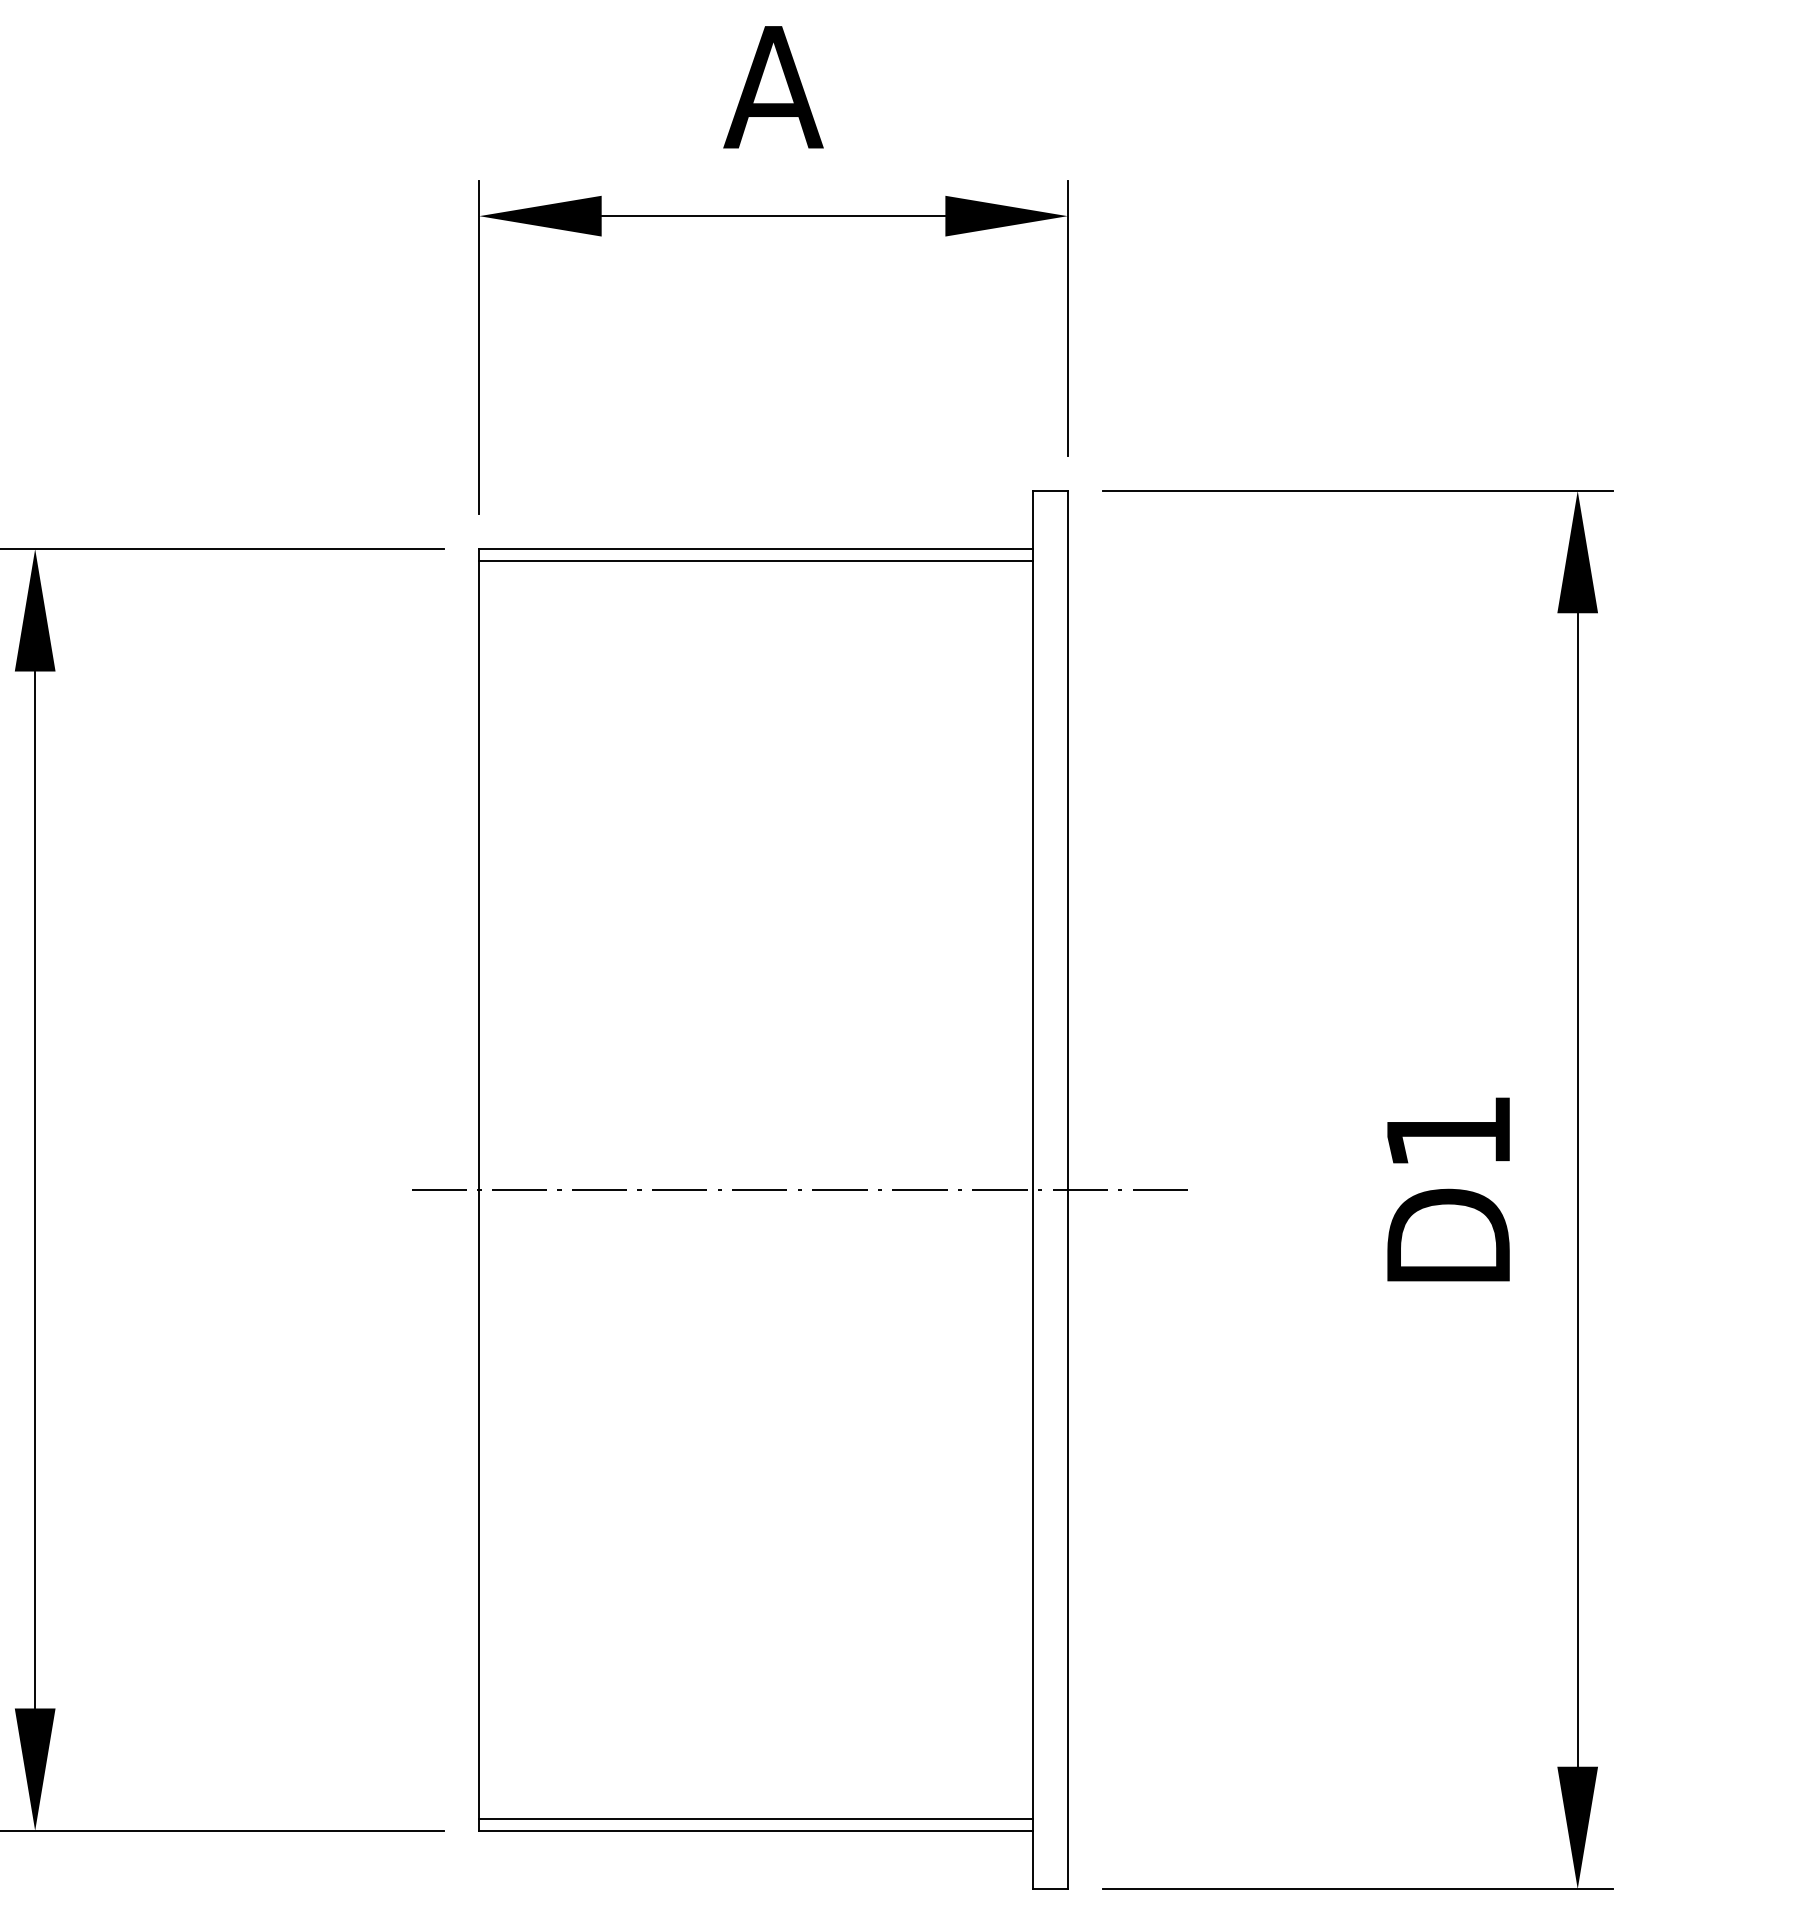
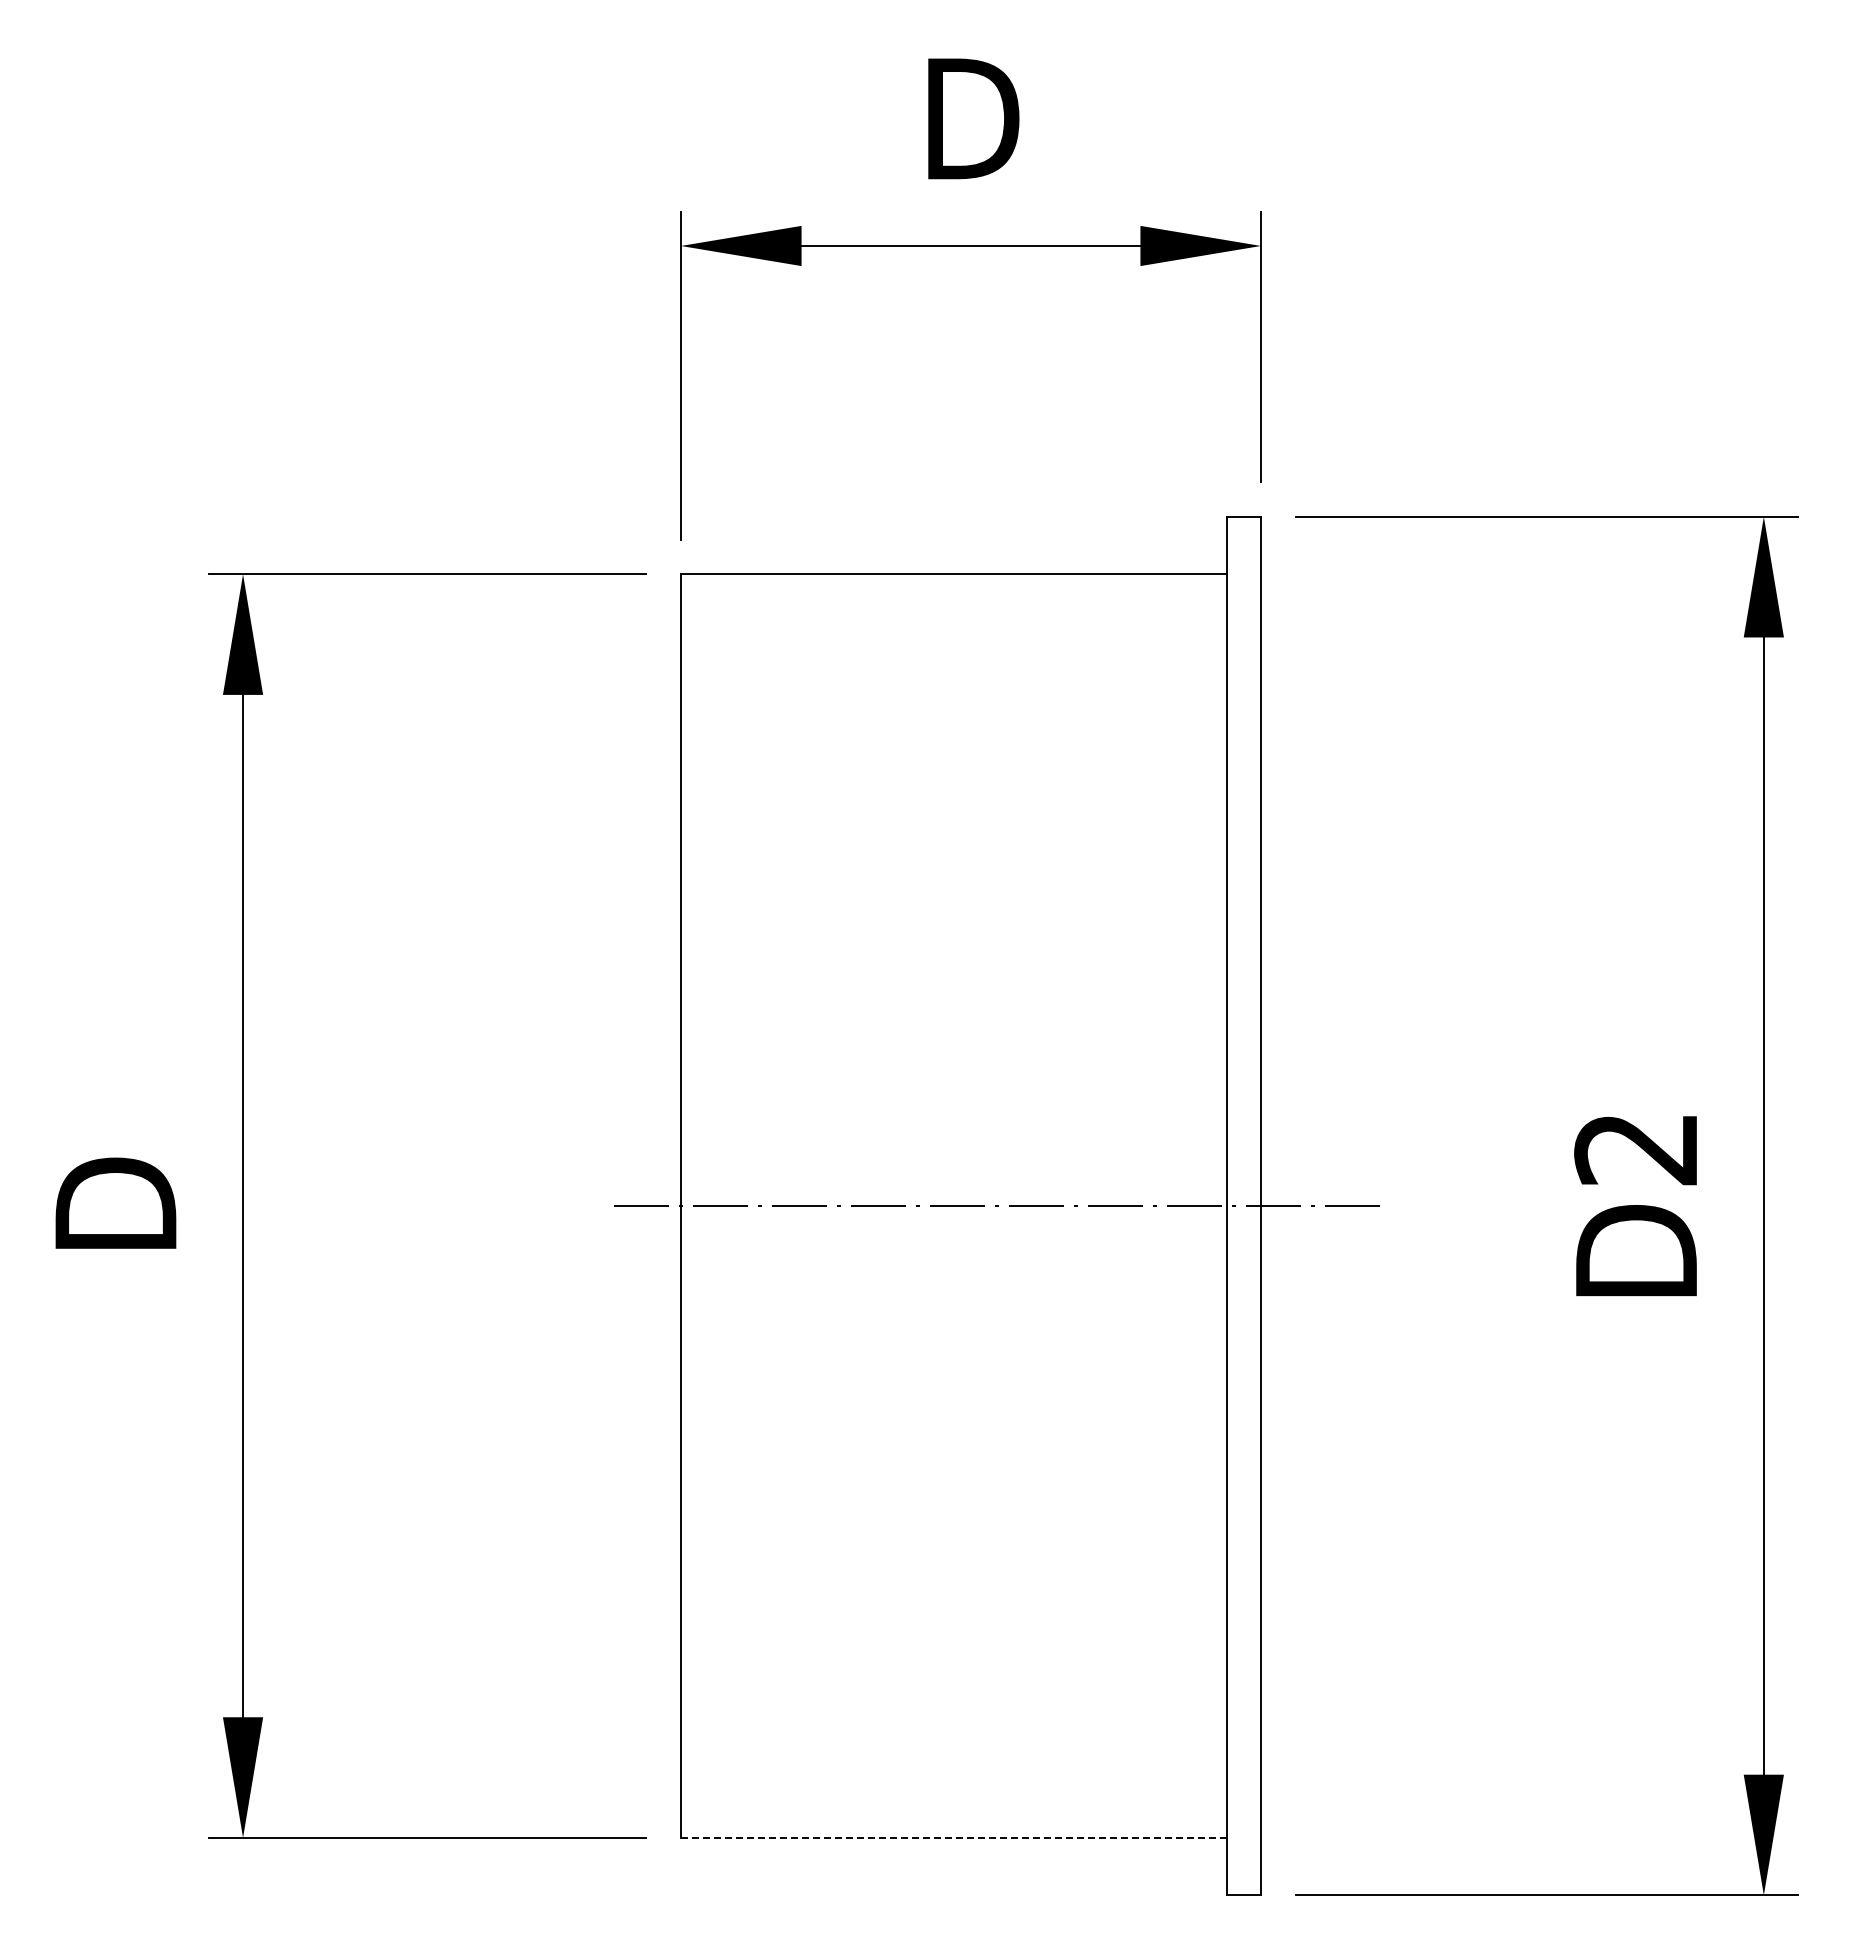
text: (773, 86) -> (970, 118), A -> D
line: (755, 560) -> (953, 585), removed
text: (1447, 1133) -> (1635, 1150), D1 -> D2
line: (755, 1819) -> (953, 1826), removed
line: (755, 1830) -> (953, 1837), solid -> dashed

